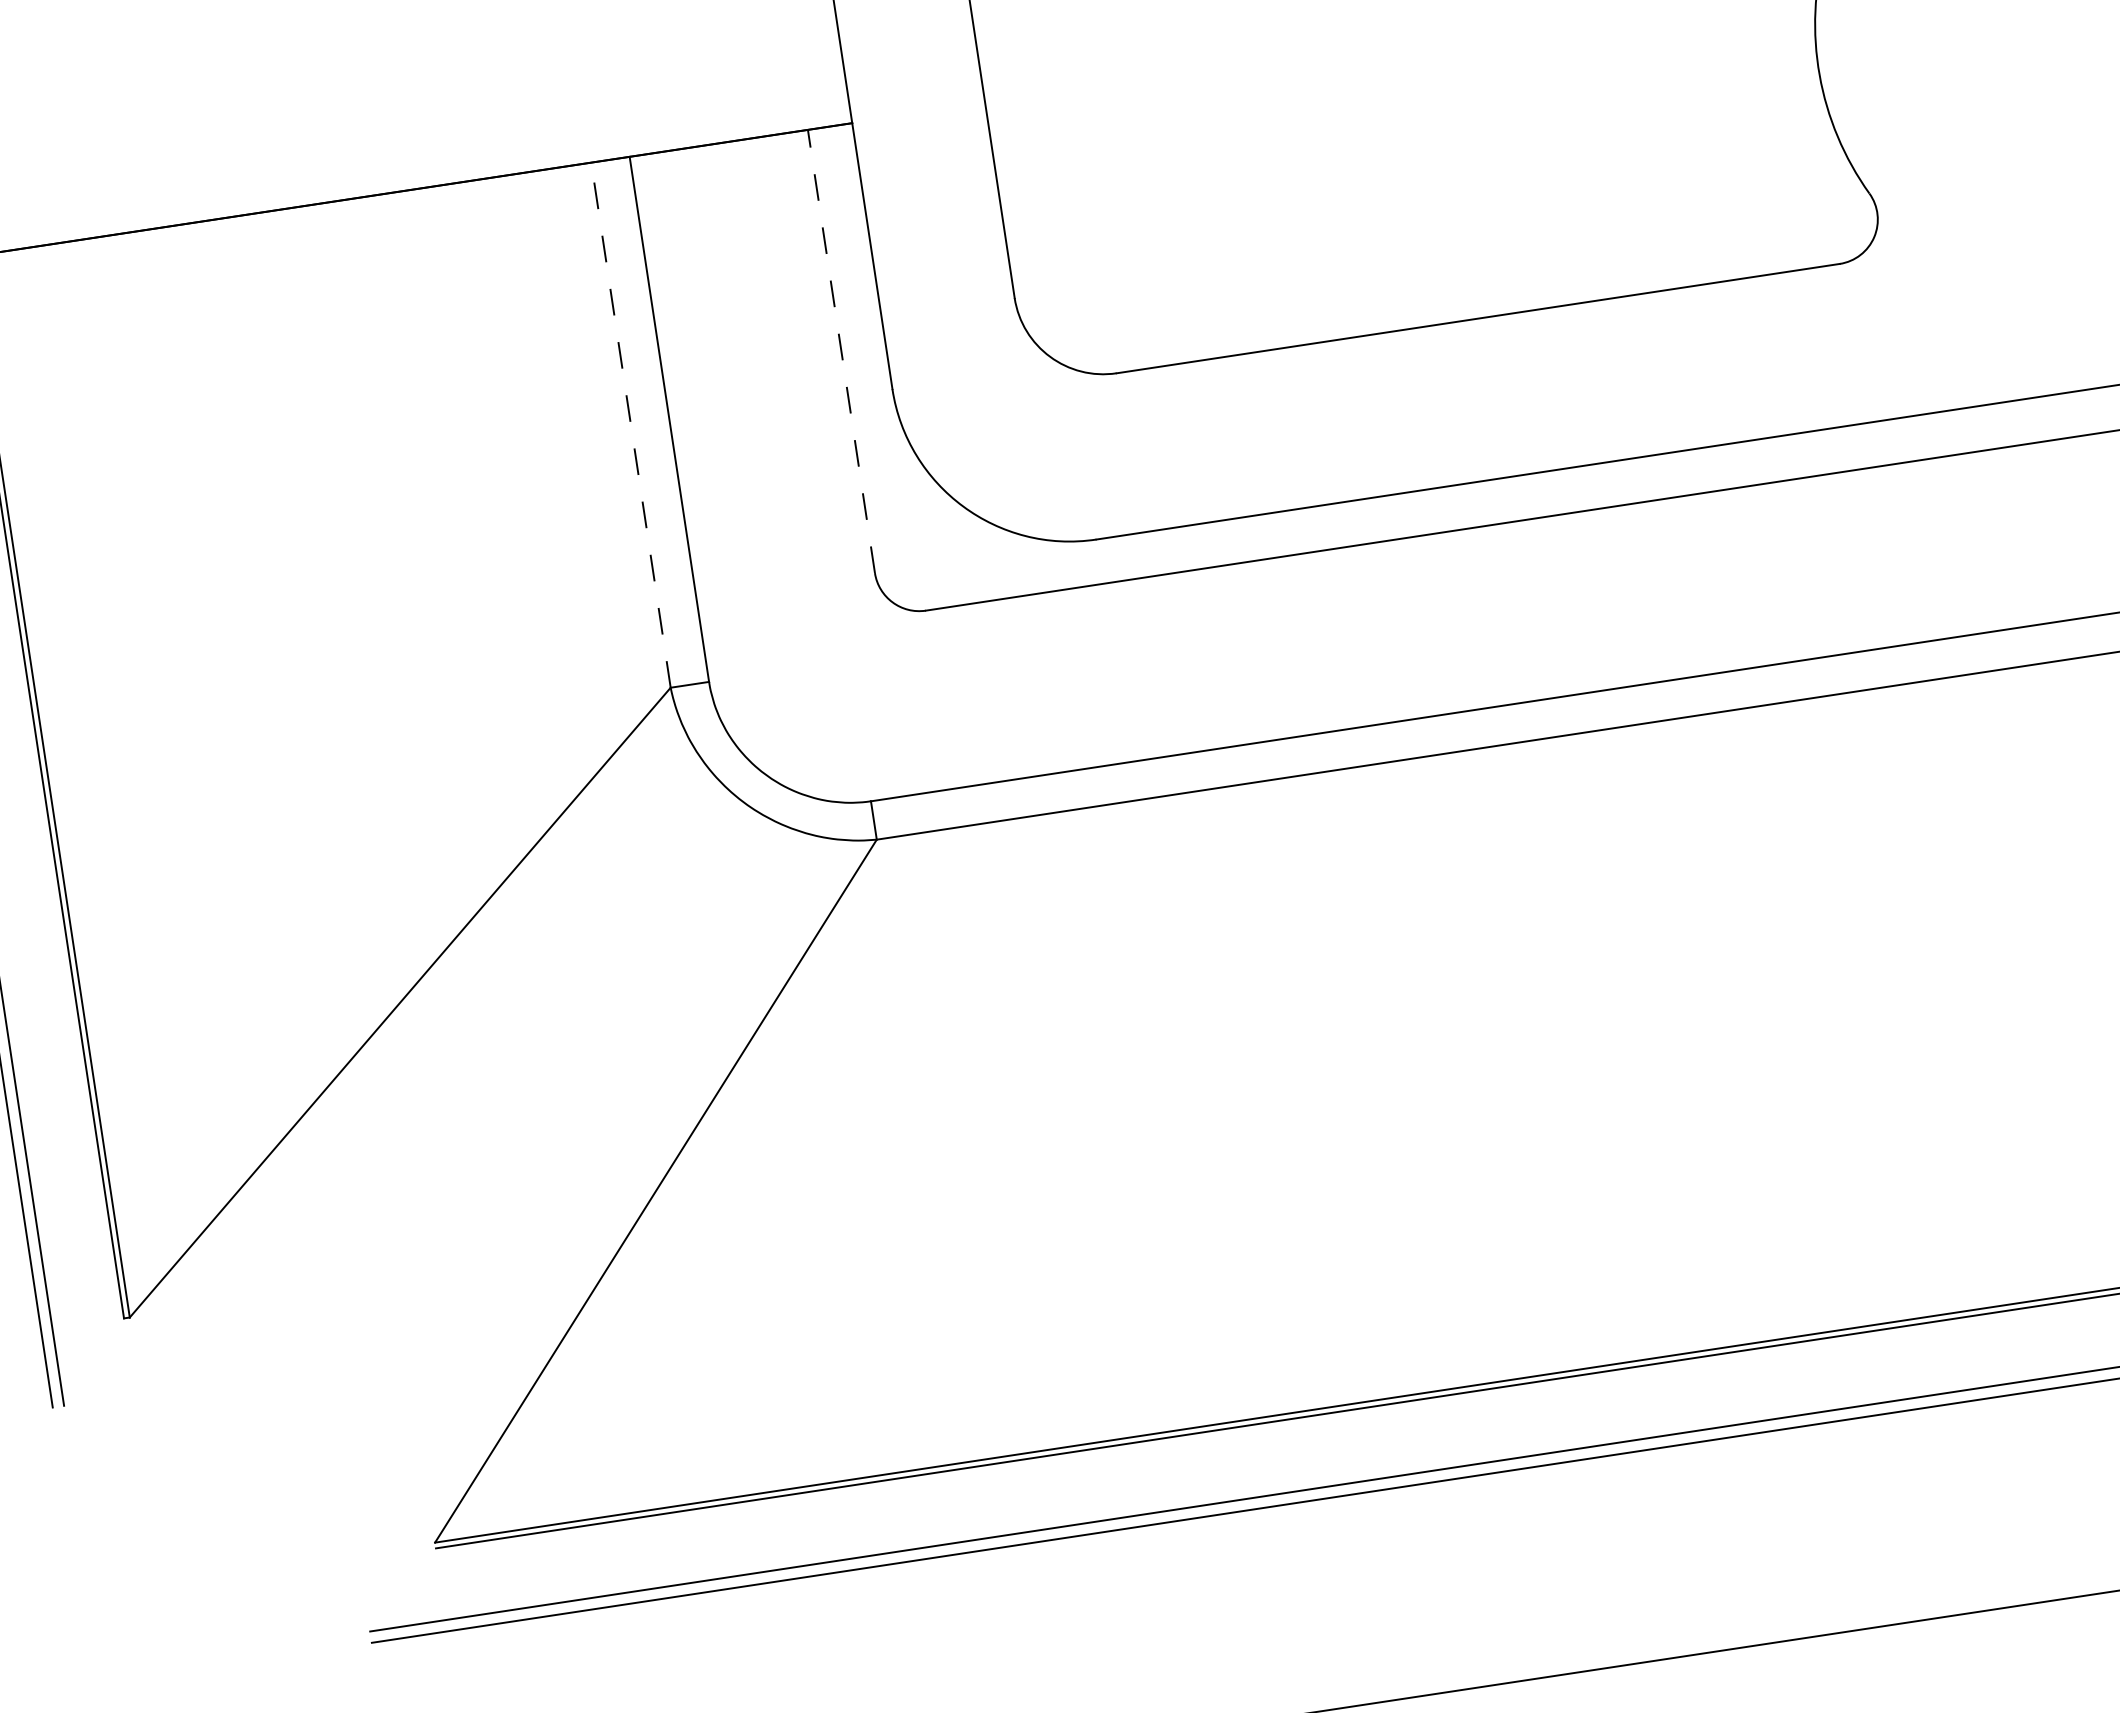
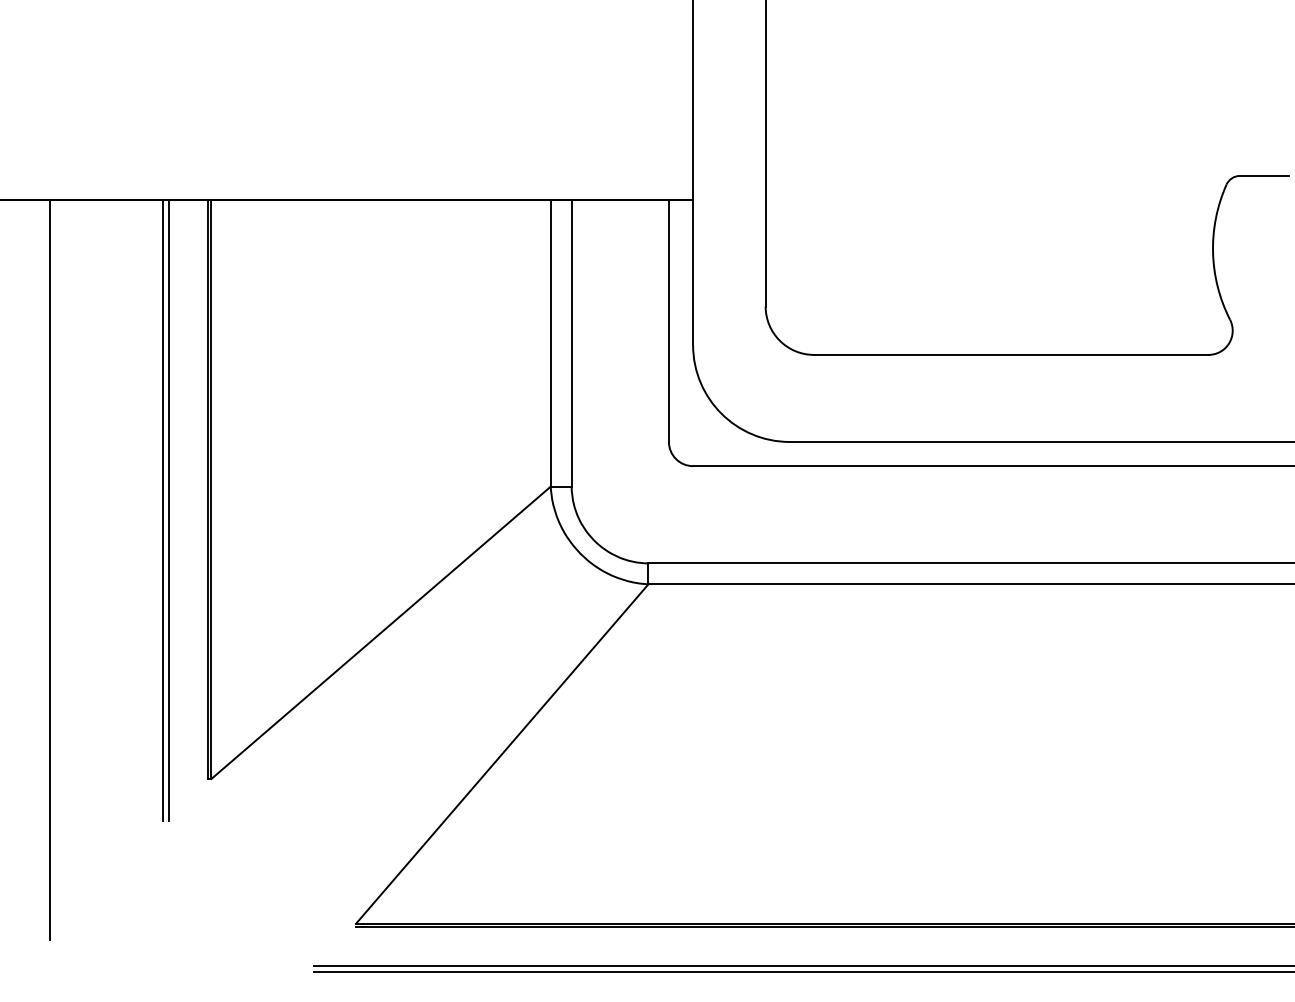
line: (840, 352) -> (668, 321), dashed -> solid
line: (630, 423) -> (550, 342), dashed -> solid

